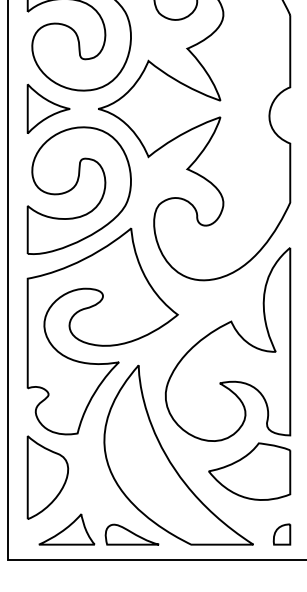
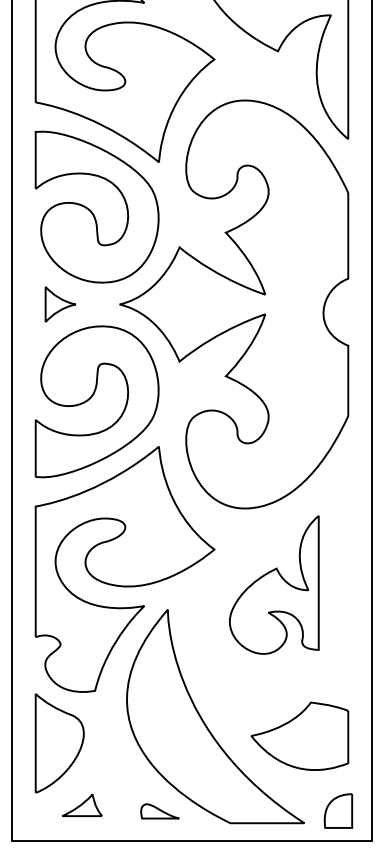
part: (48, 108) -> (60, 304), size x0.6
part: (228, 344) -> (274, 584), size x0.6
part: (66, 529) -> (81, 805), size x0.6
part: (131, 534) -> (159, 811), size x0.6
part: (282, 534) -> (338, 811), size x1.4

